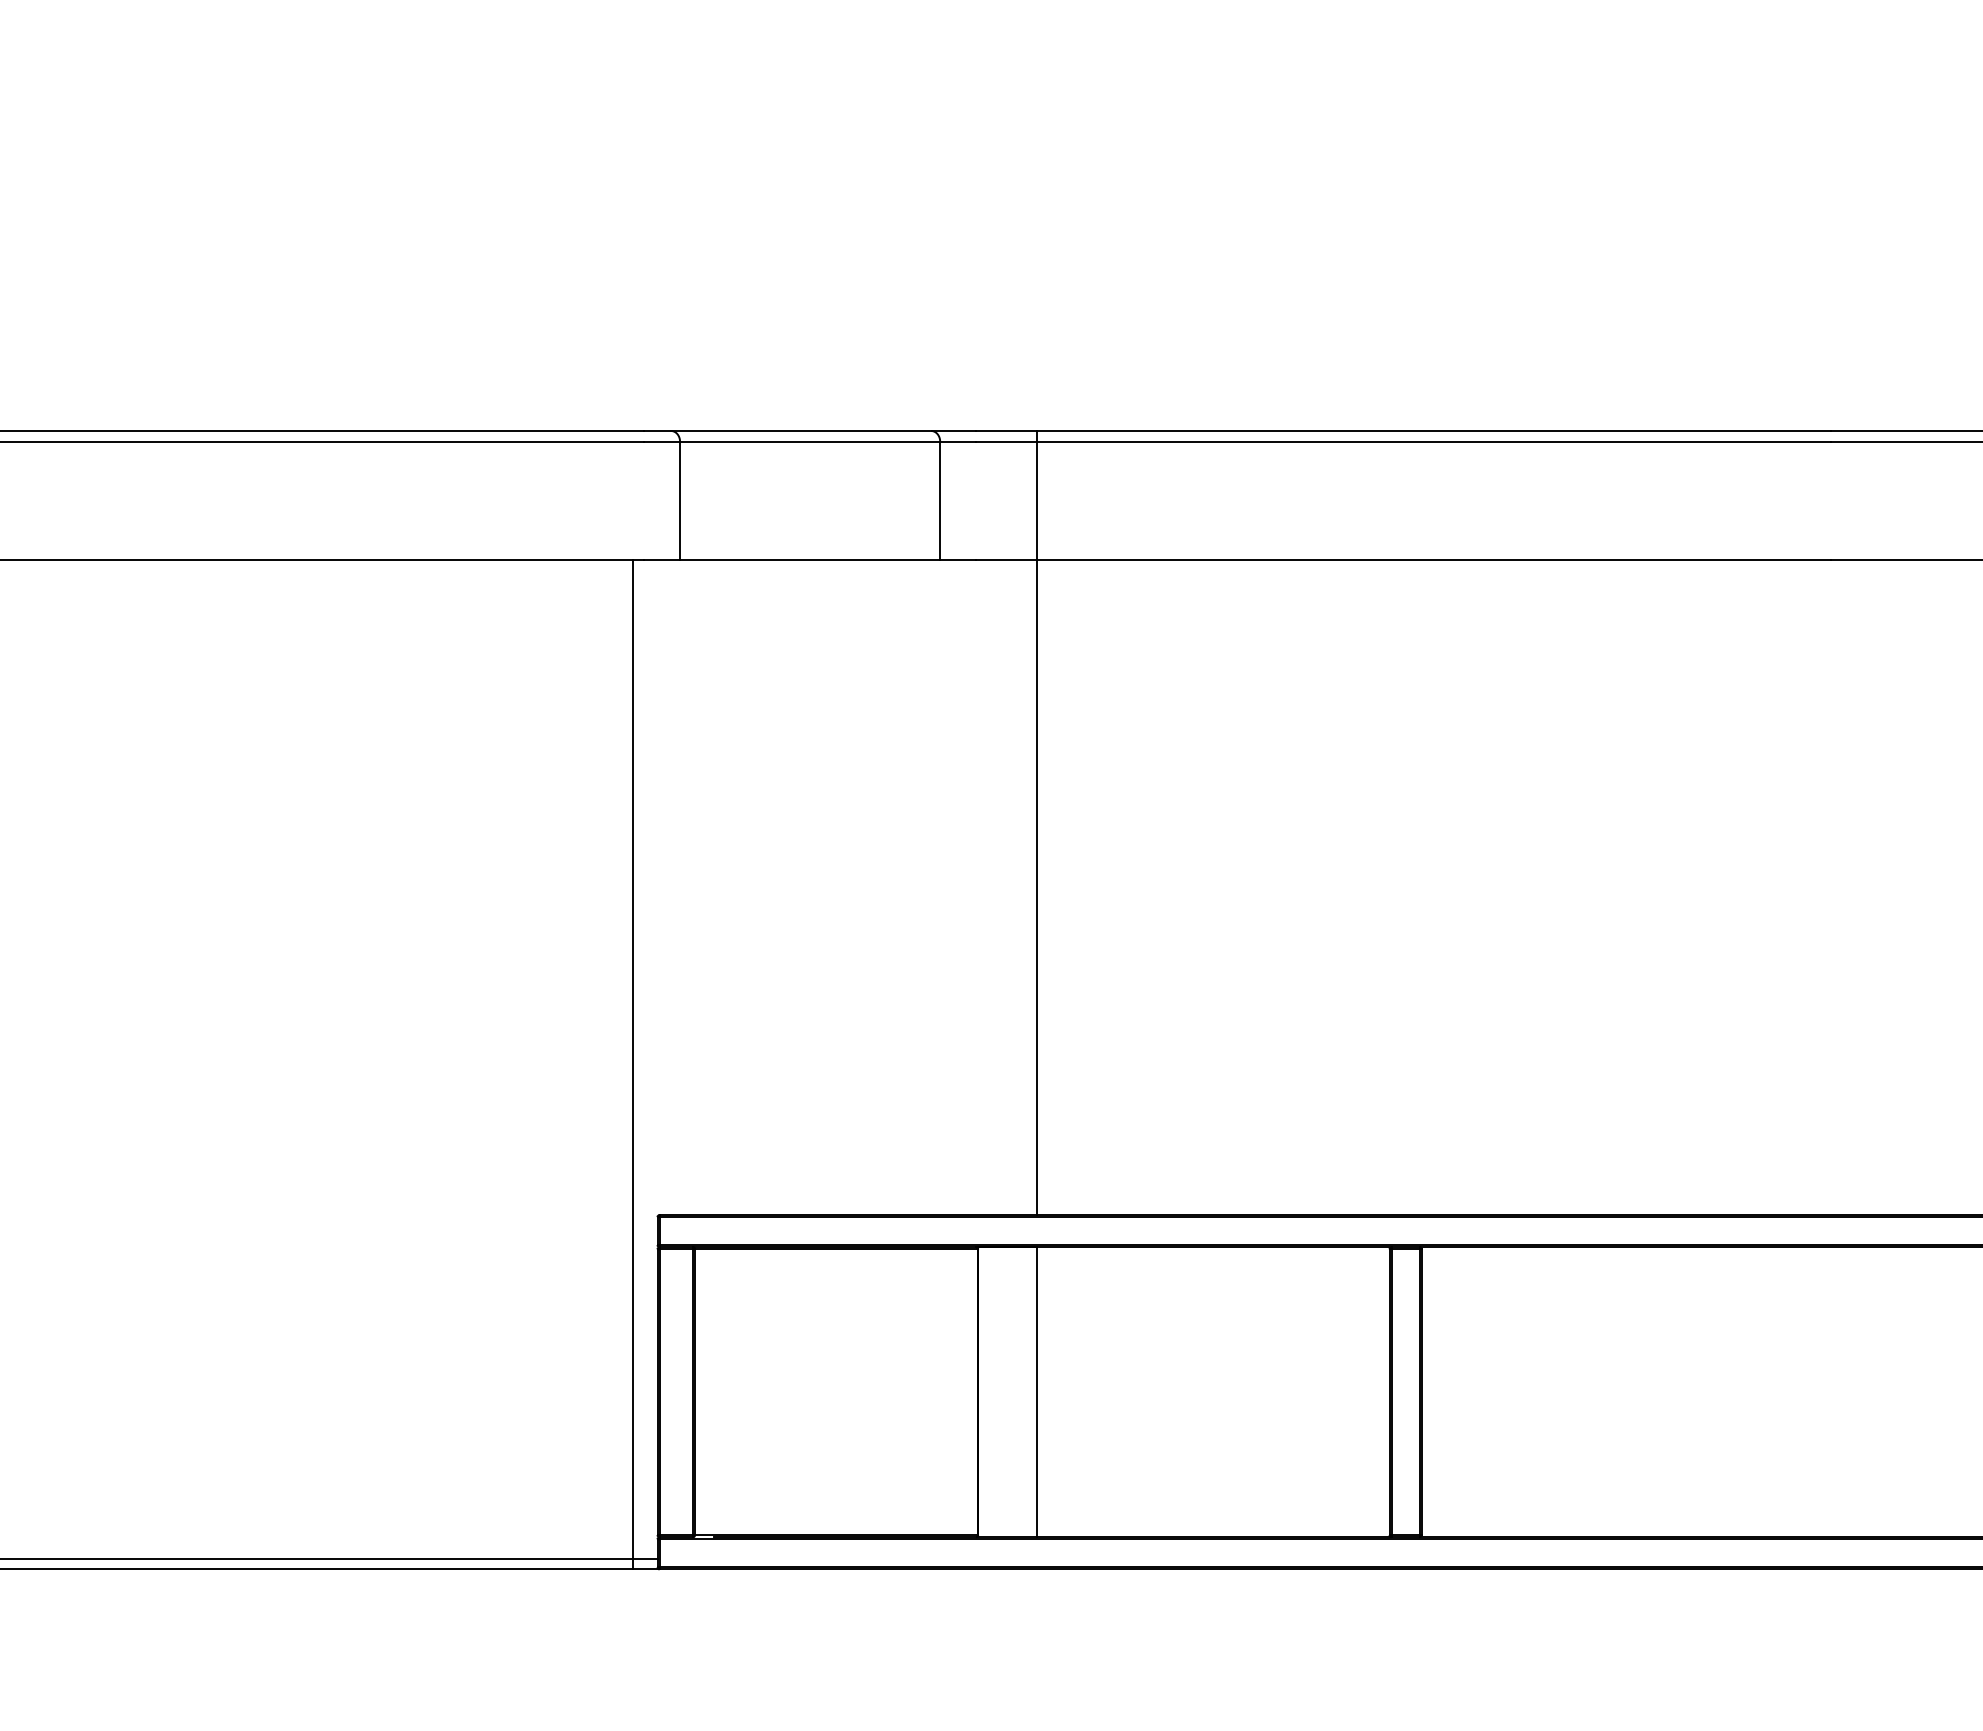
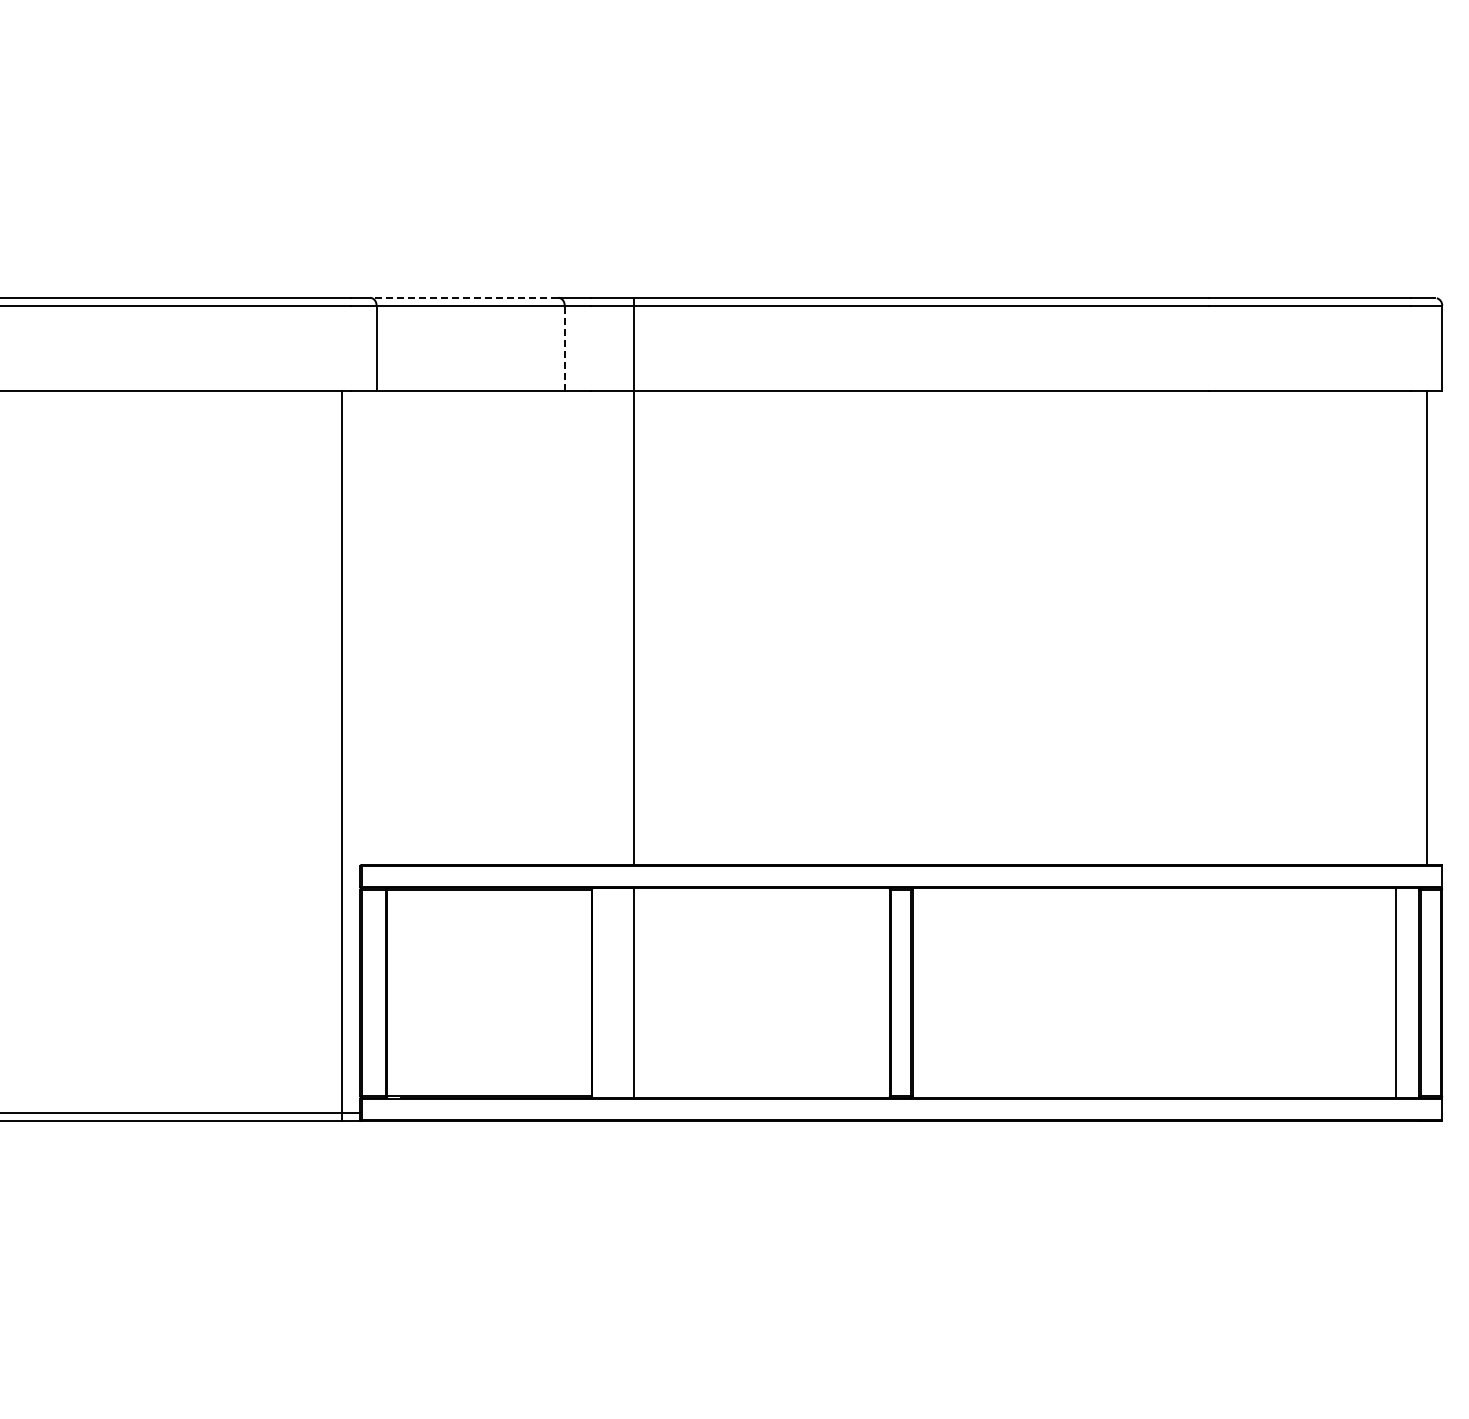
line: (801, 430) -> (464, 297), solid -> dashed
line: (939, 501) -> (564, 348), solid -> dashed

